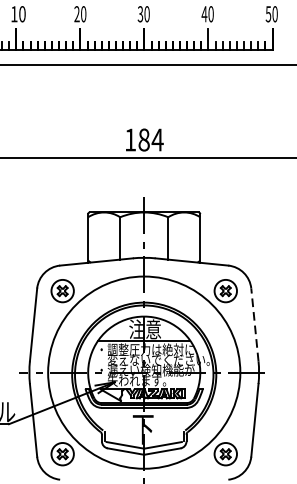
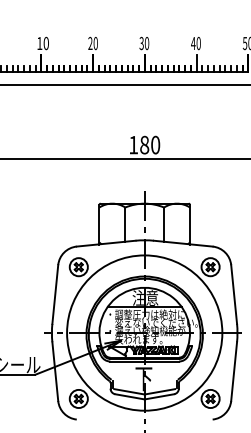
text: (157, 139) -> (155, 144), 184 -> 180
line: (255, 324) -> (234, 294), dashed -> solid

